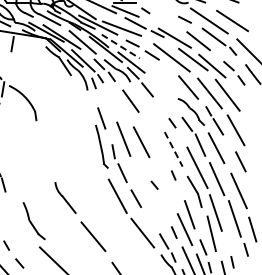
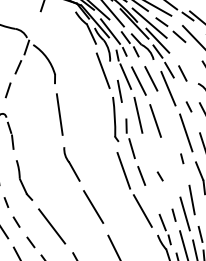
line: (121, 46) -> (150, 23), dashed -> solid
line: (160, 90) -> (182, 72), added
line: (82, 100) -> (103, 70), added
line: (105, 102) -> (126, 76), added
line: (118, 104) -> (138, 80), added
line: (148, 107) -> (167, 87), added
line: (173, 149) -> (186, 133), dashed -> solid
line: (45, 150) -> (59, 114), added
line: (154, 184) -> (160, 175), moved
part: (33, 221) -> (23, 180), moved

